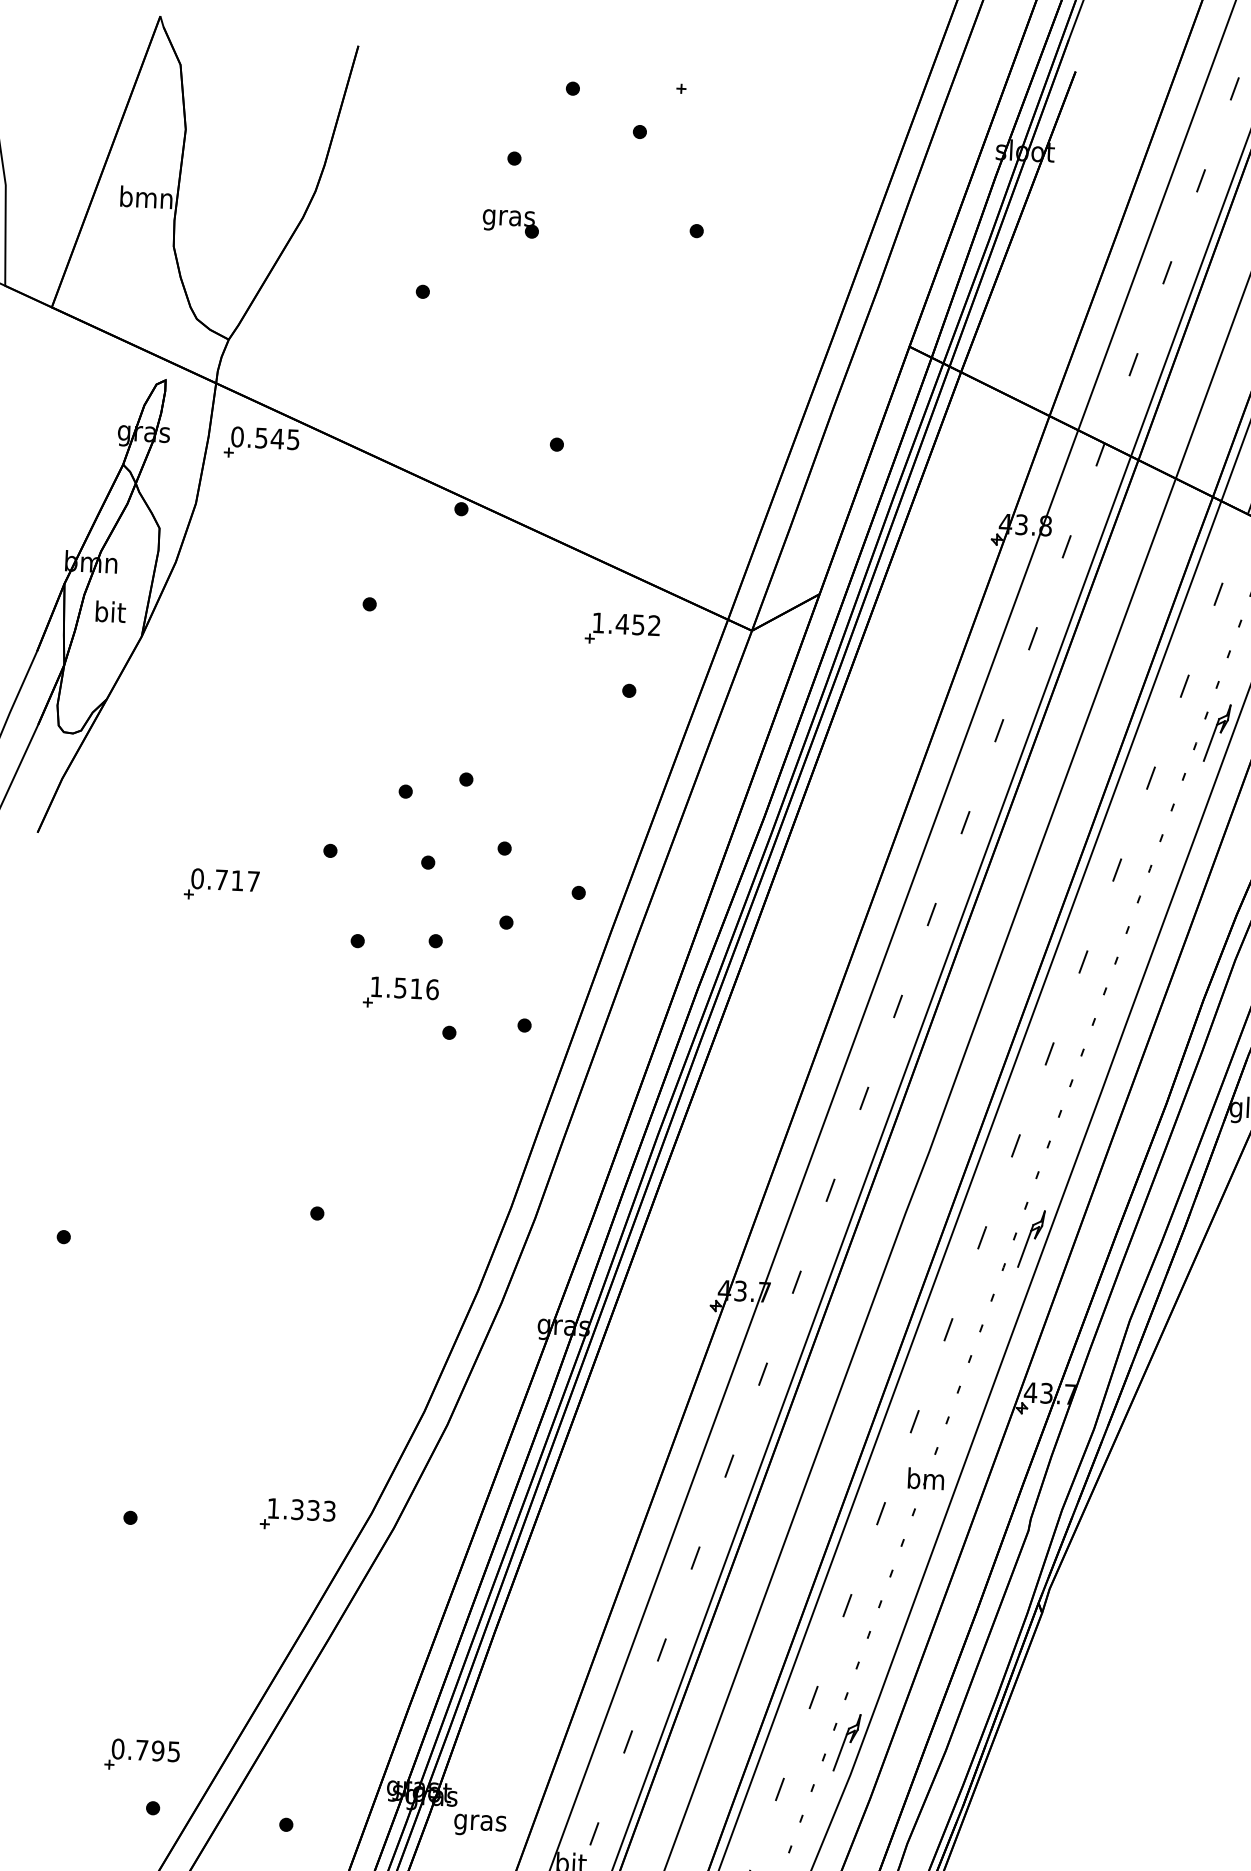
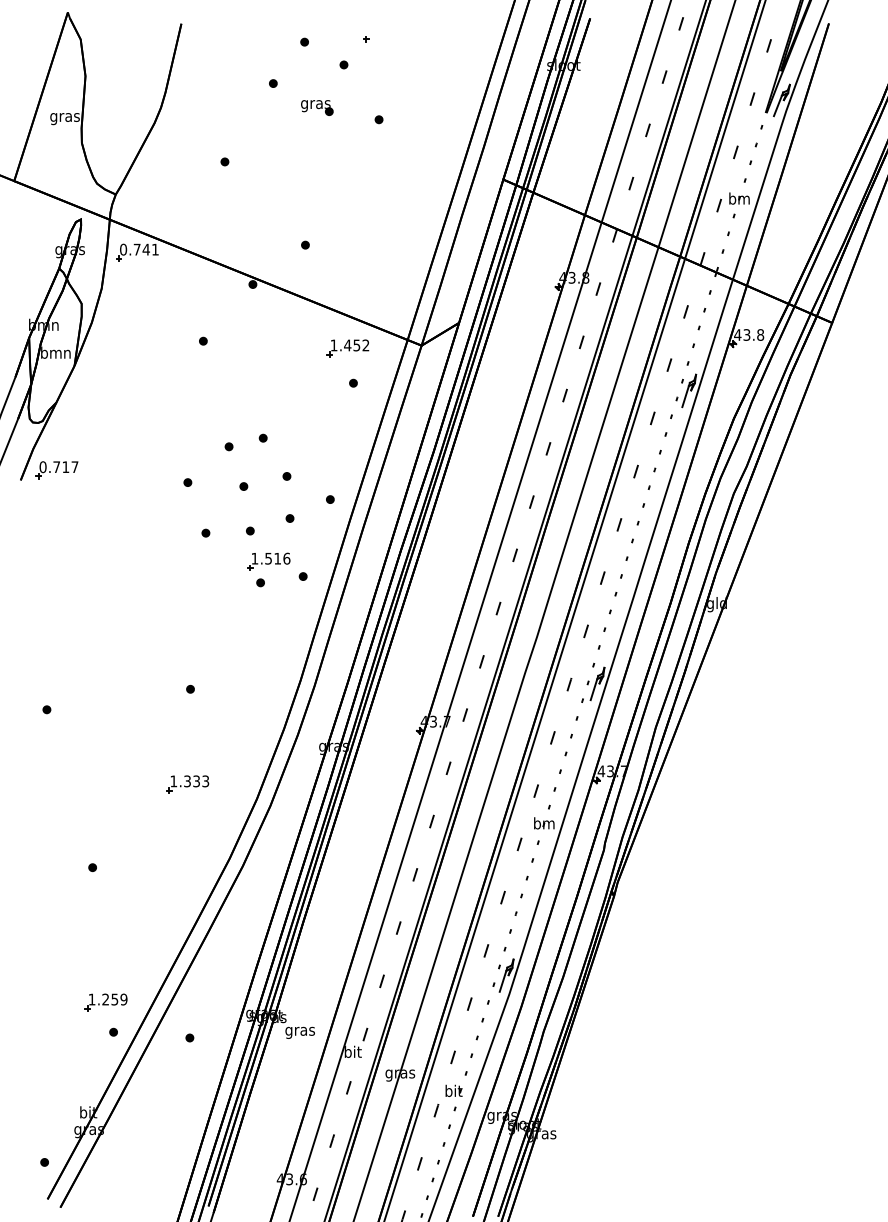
text: (145, 200) -> (64, 117), bmn -> gras
part: (511, 223) -> (317, 107), moved
text: (276, 438) -> (145, 249), 0.545 -> 0.741
text: (109, 611) -> (55, 352), bit -> bmn
part: (220, 885) -> (56, 470), moved
part: (400, 992) -> (268, 561), moved
part: (297, 1515) -> (187, 784), moved
text: (145, 1750) -> (107, 999), 0.795 -> 1.259

